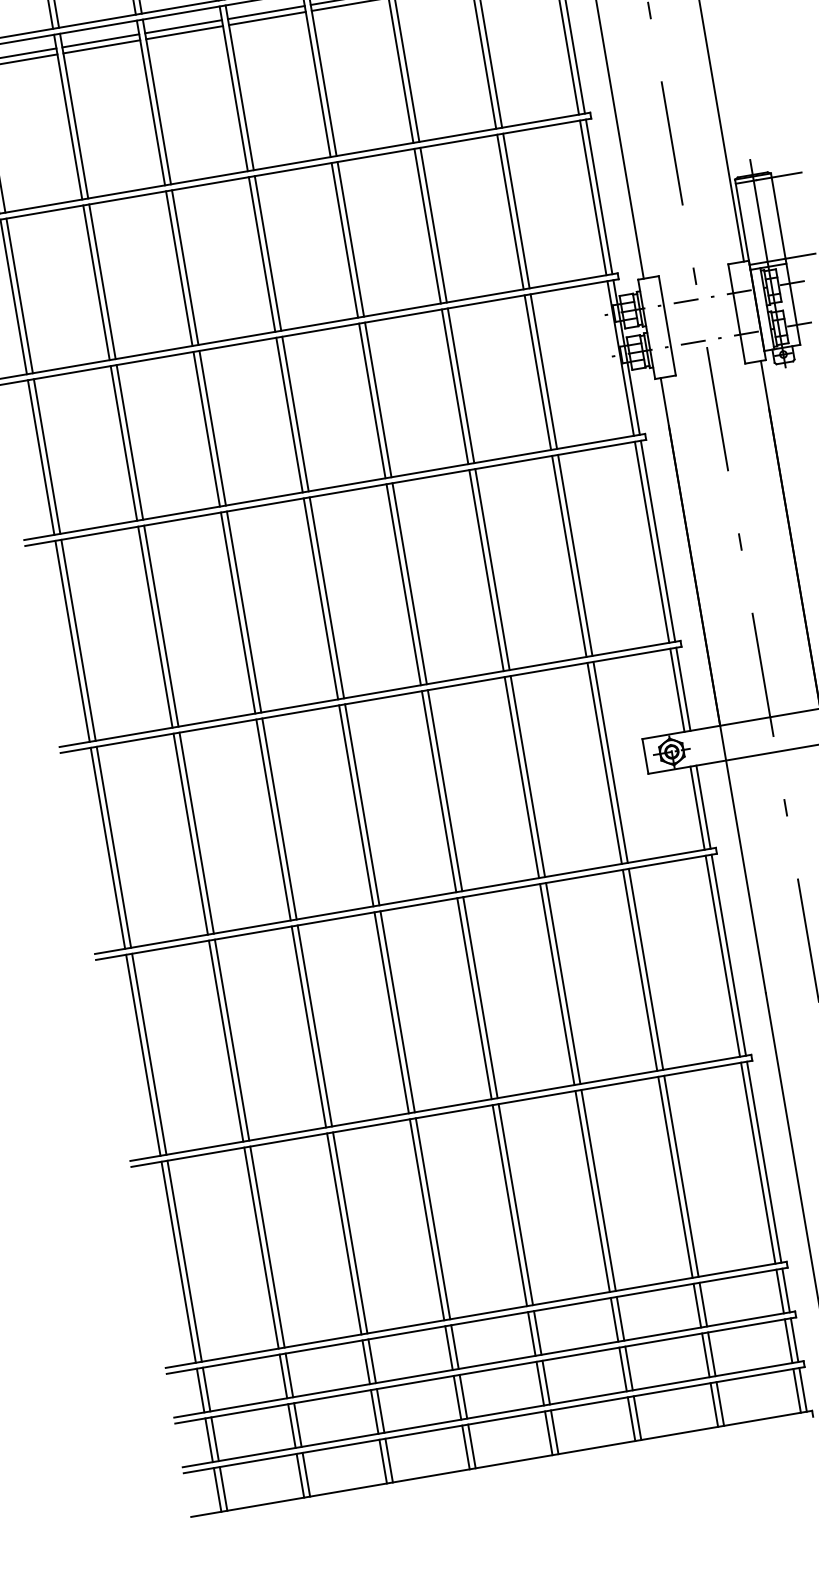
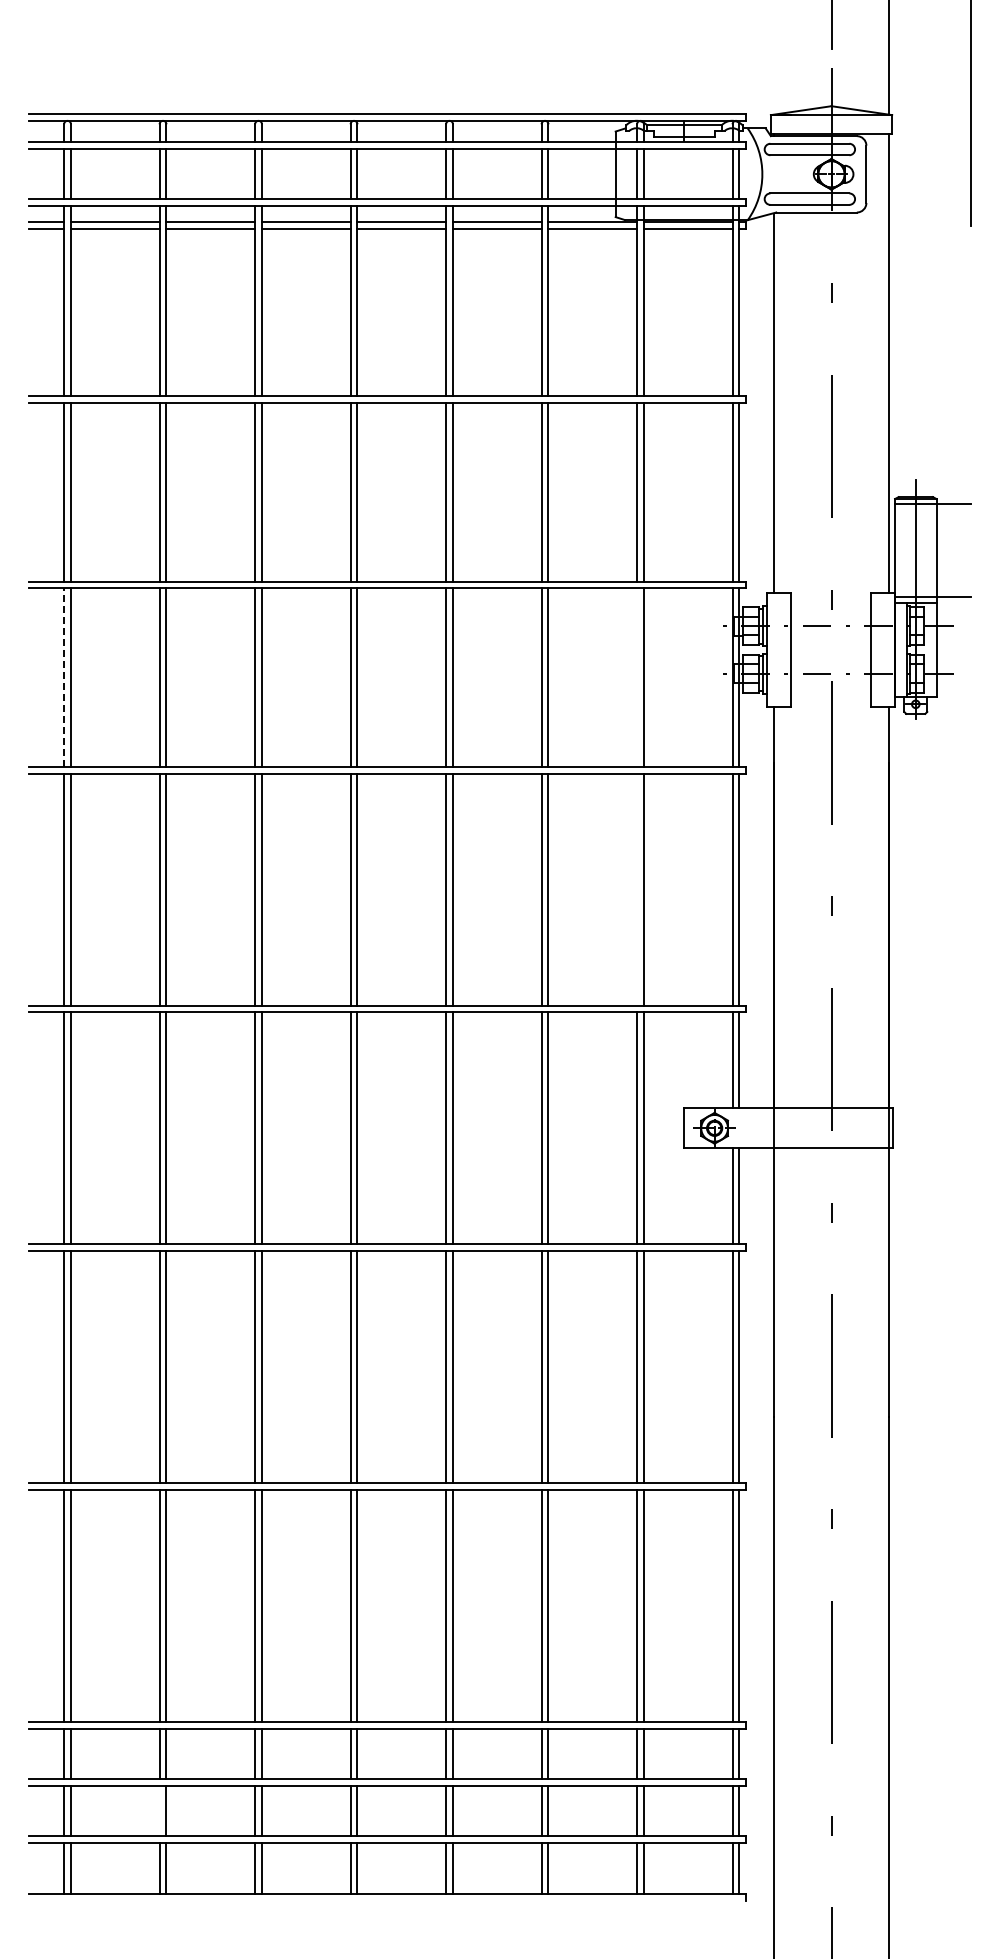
line: (538, 372) -> (637, 677), removed
line: (41, 457) -> (64, 677), solid -> dashed
line: (569, 556) -> (637, 889), removed
line: (291, 1425) -> (159, 1810), removed

